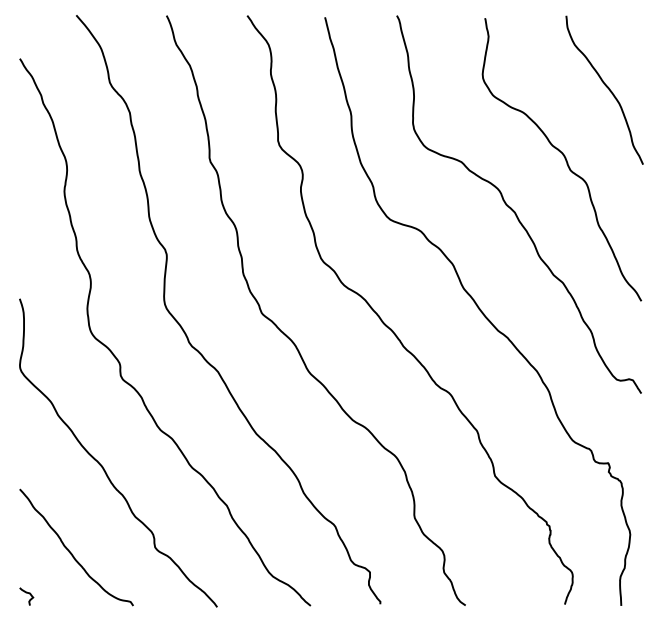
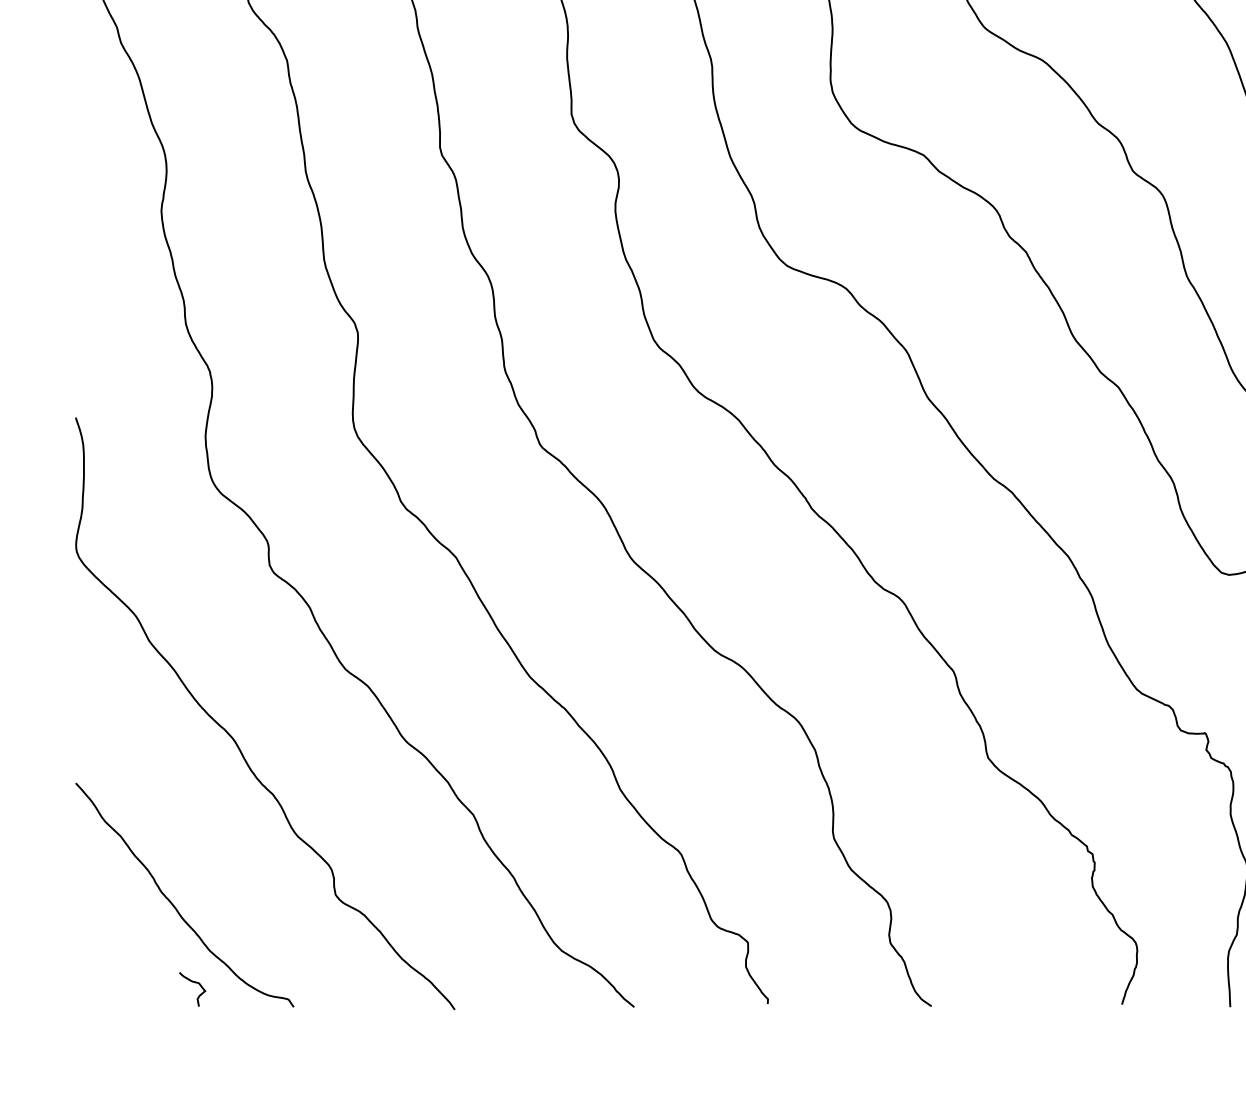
curve: (26, 593) -> (192, 983), moved

